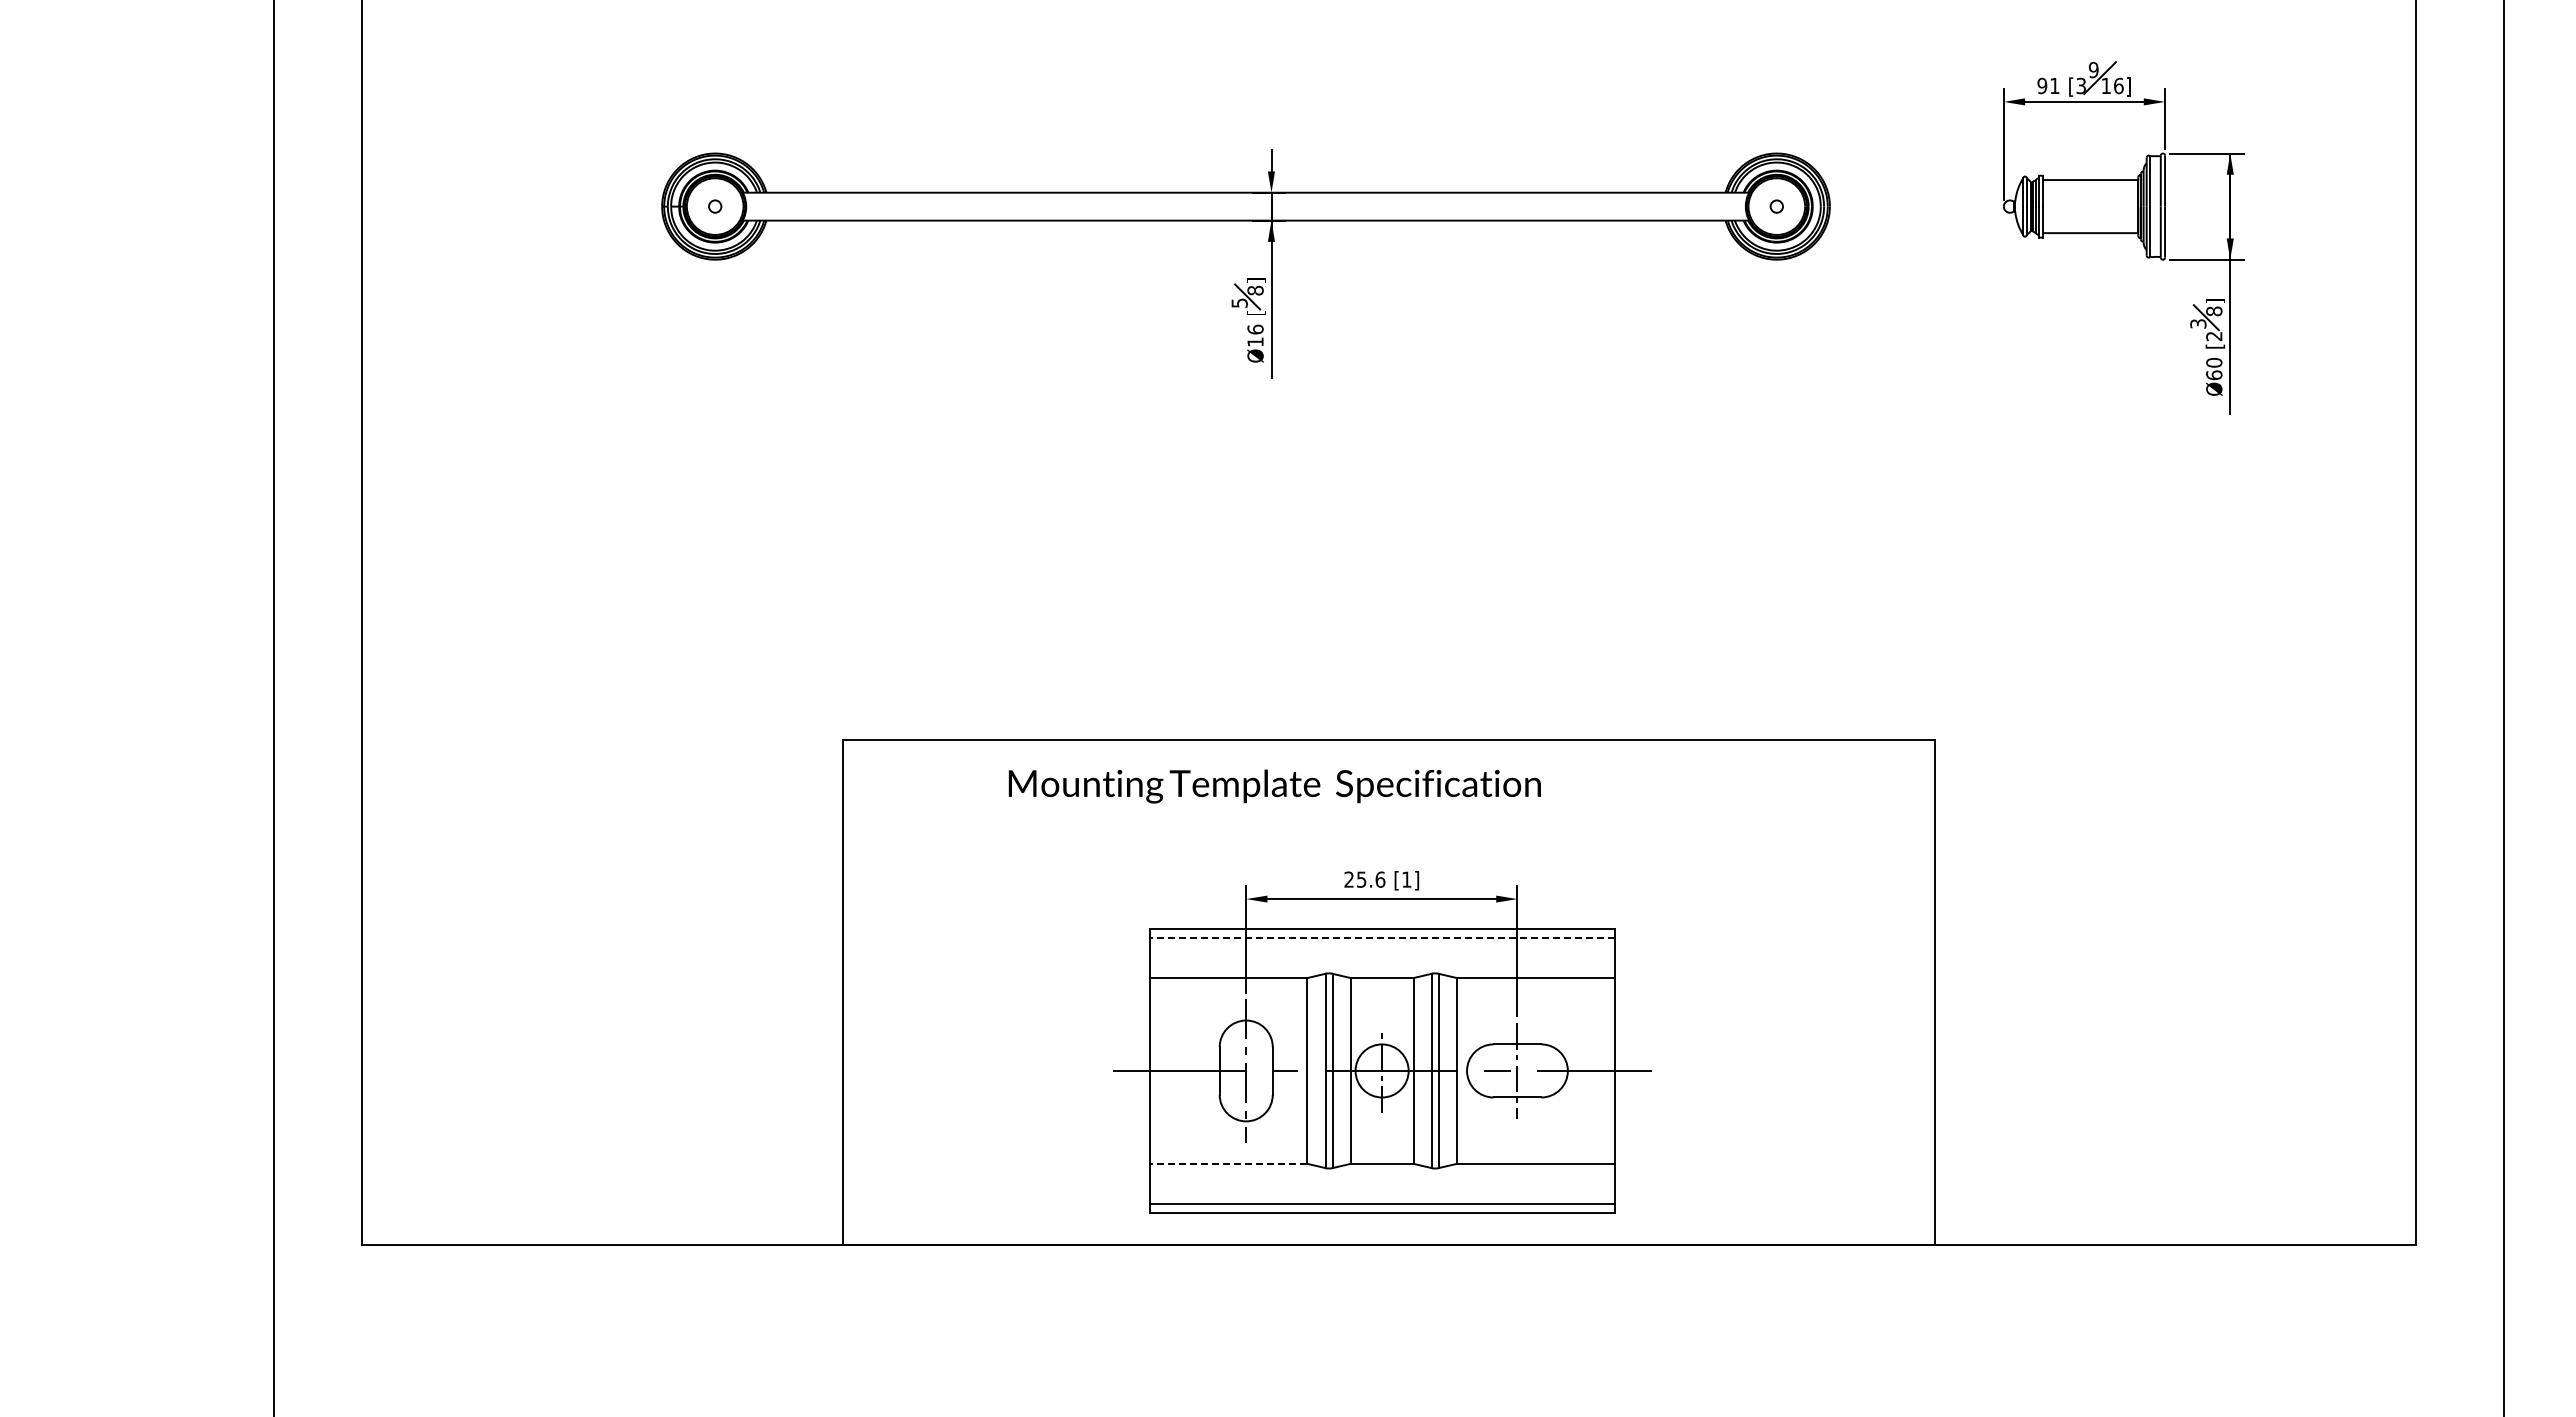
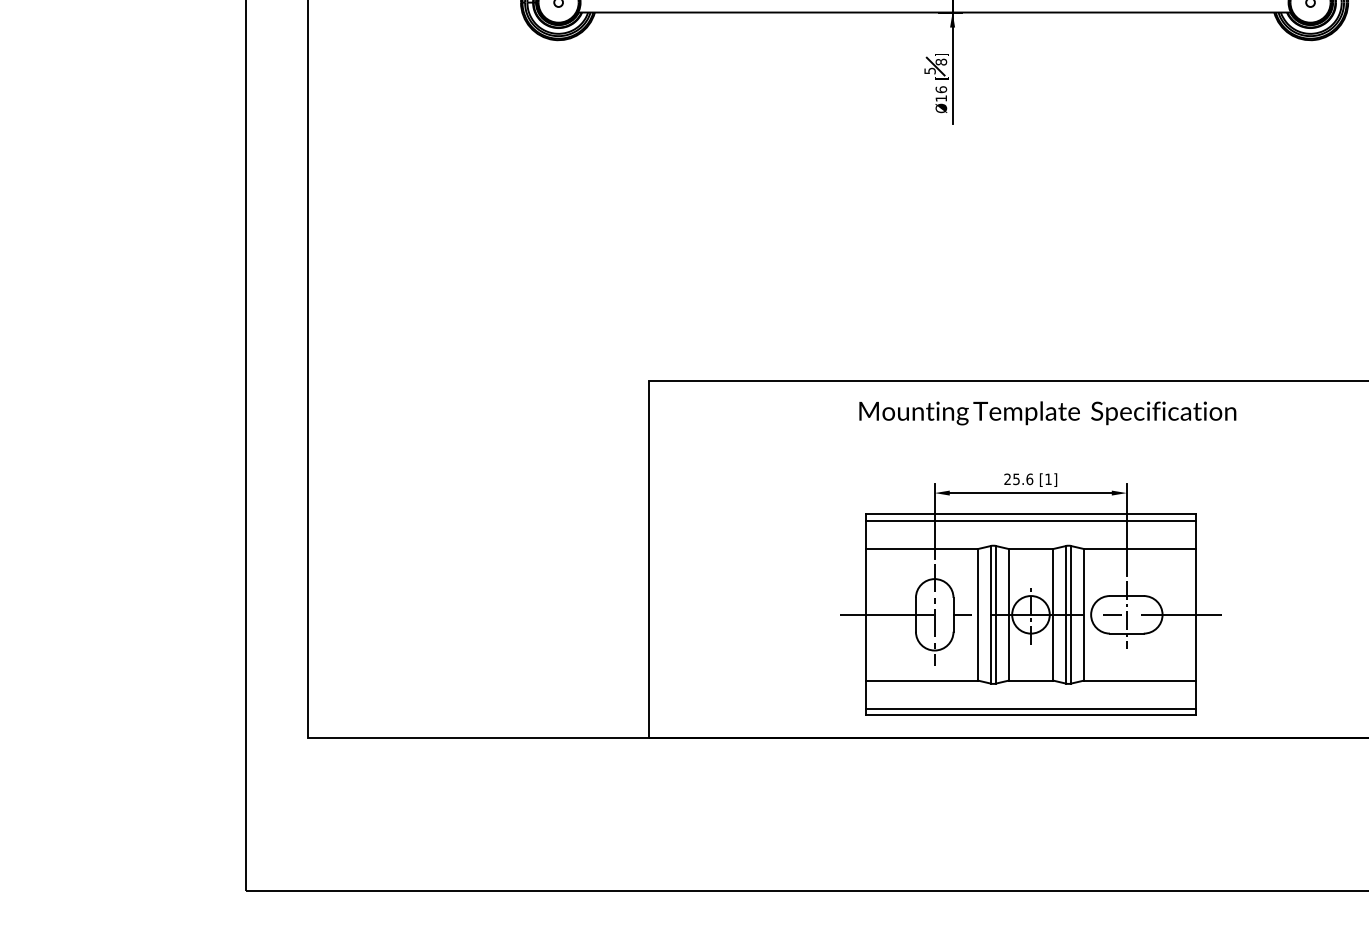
text: (1274, 786) -> (1047, 413), moved
line: (1381, 938) -> (1030, 521), dashed -> solid
line: (1228, 1163) -> (922, 680), dashed -> solid

